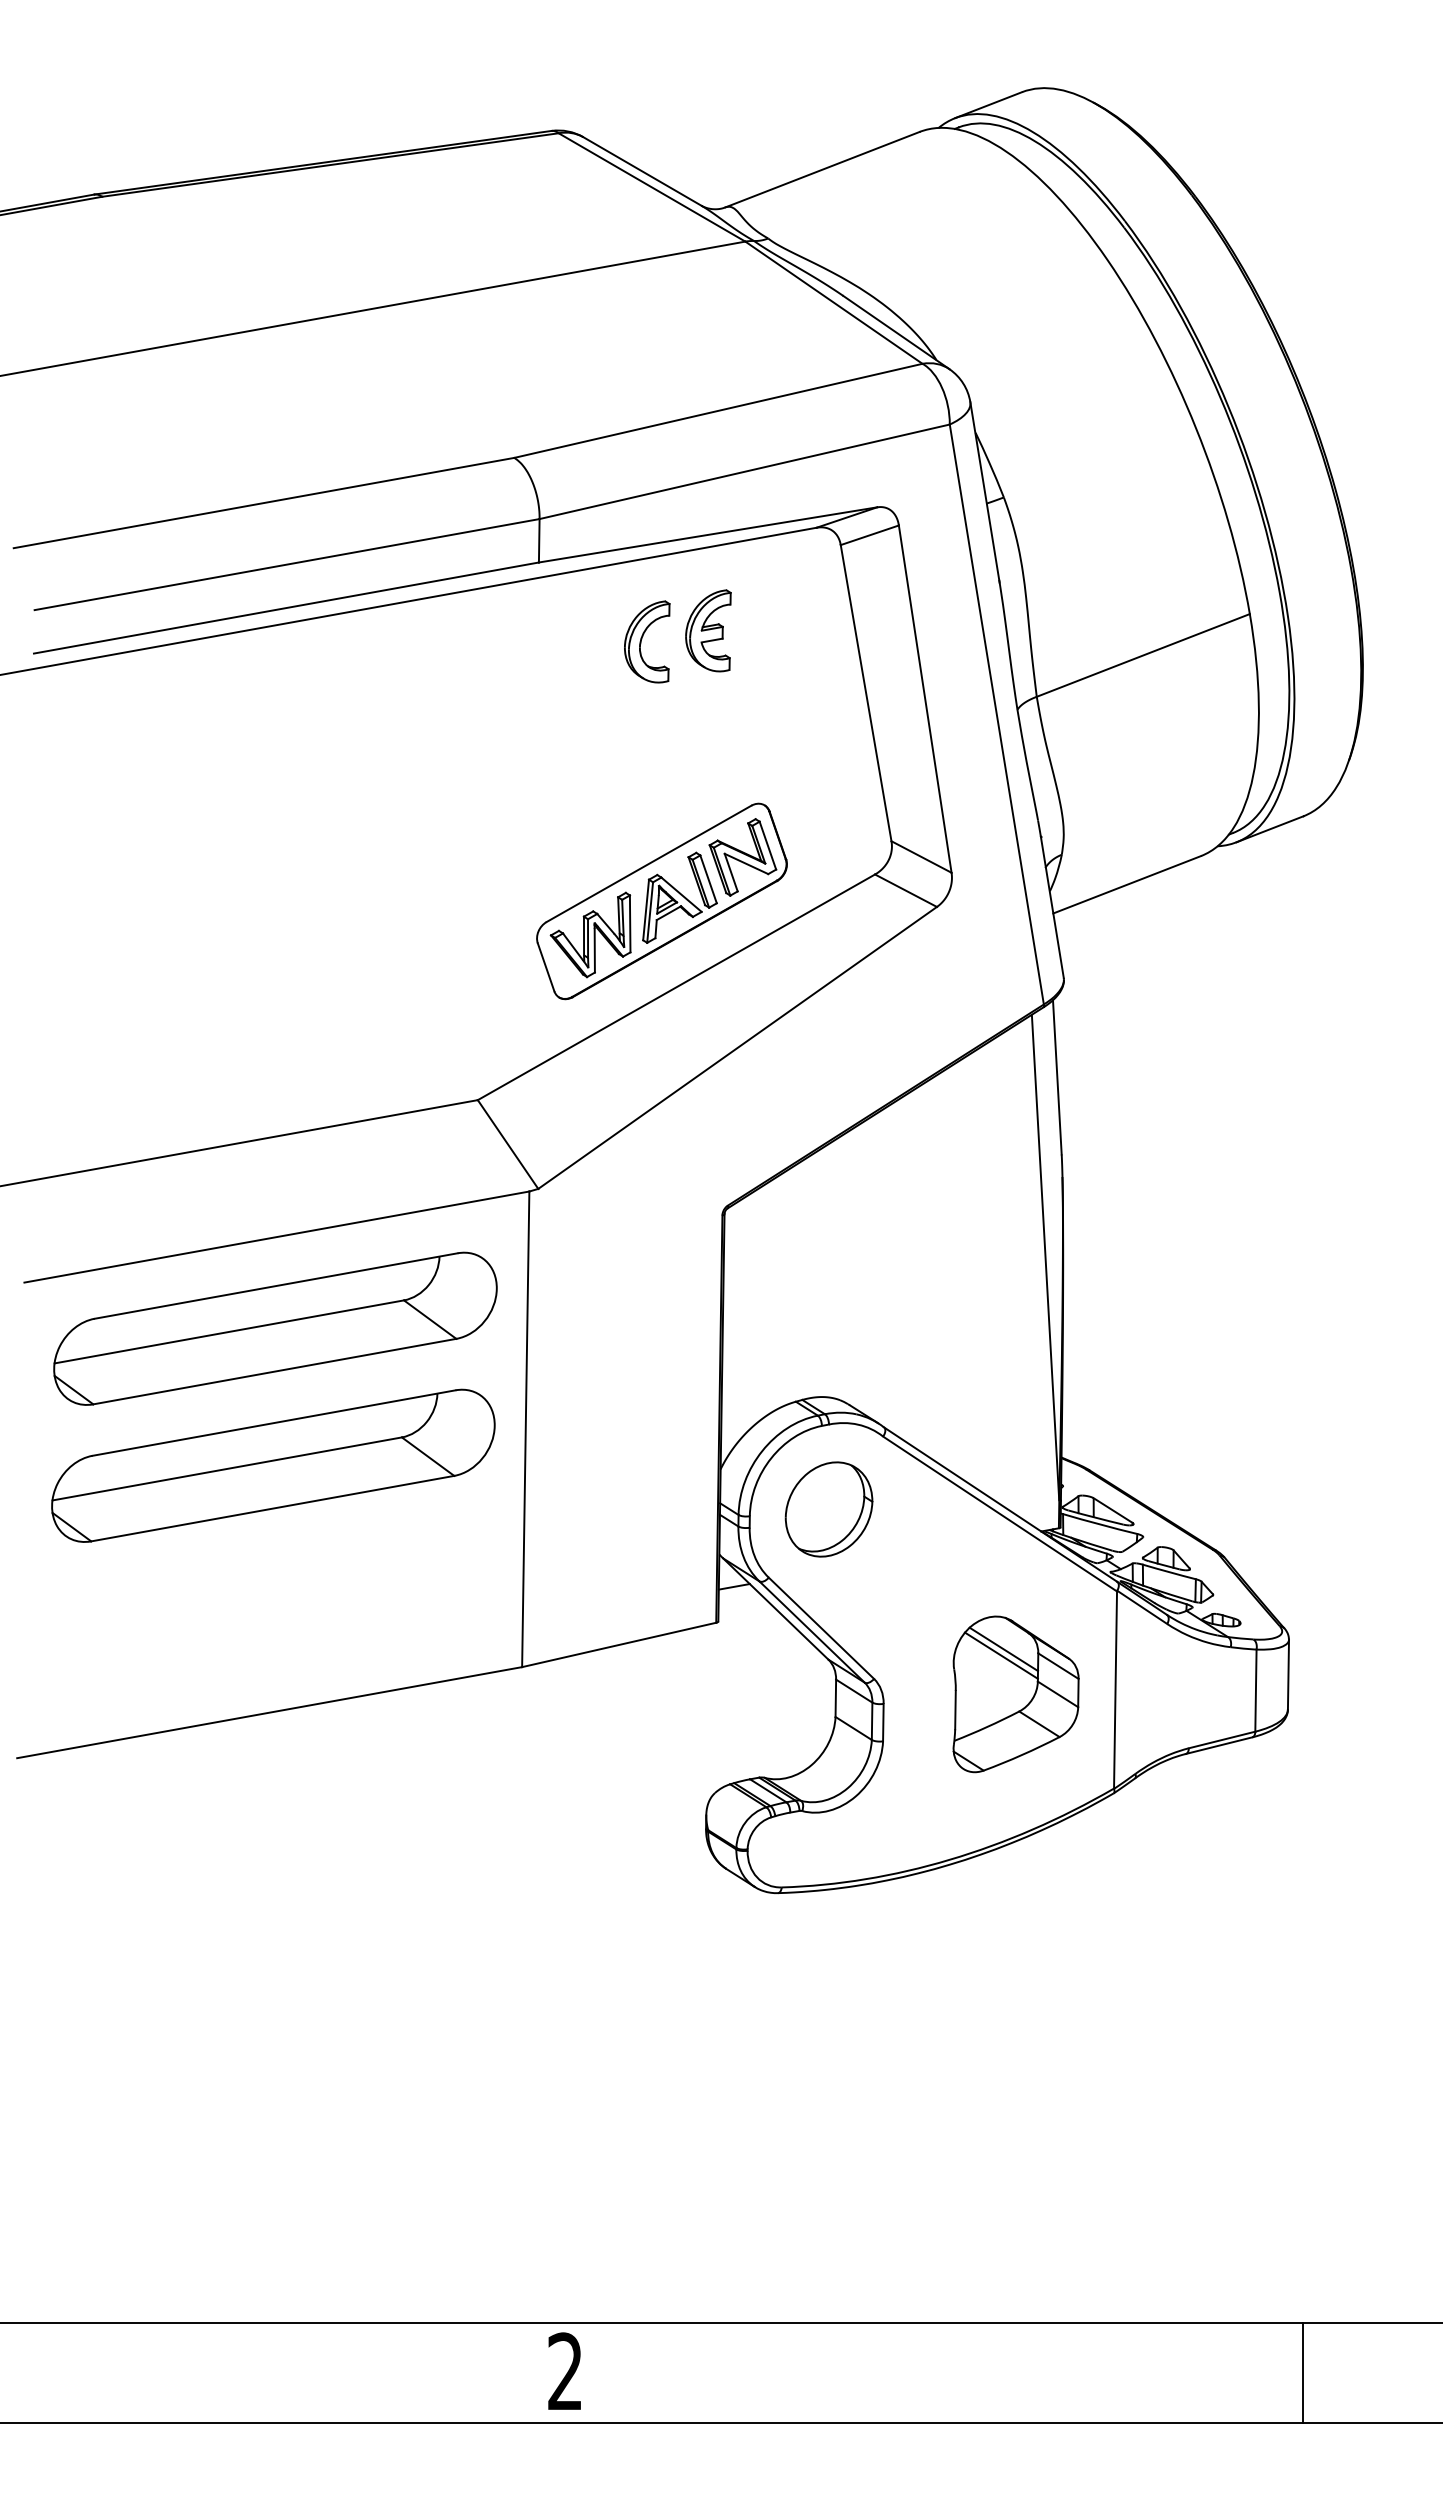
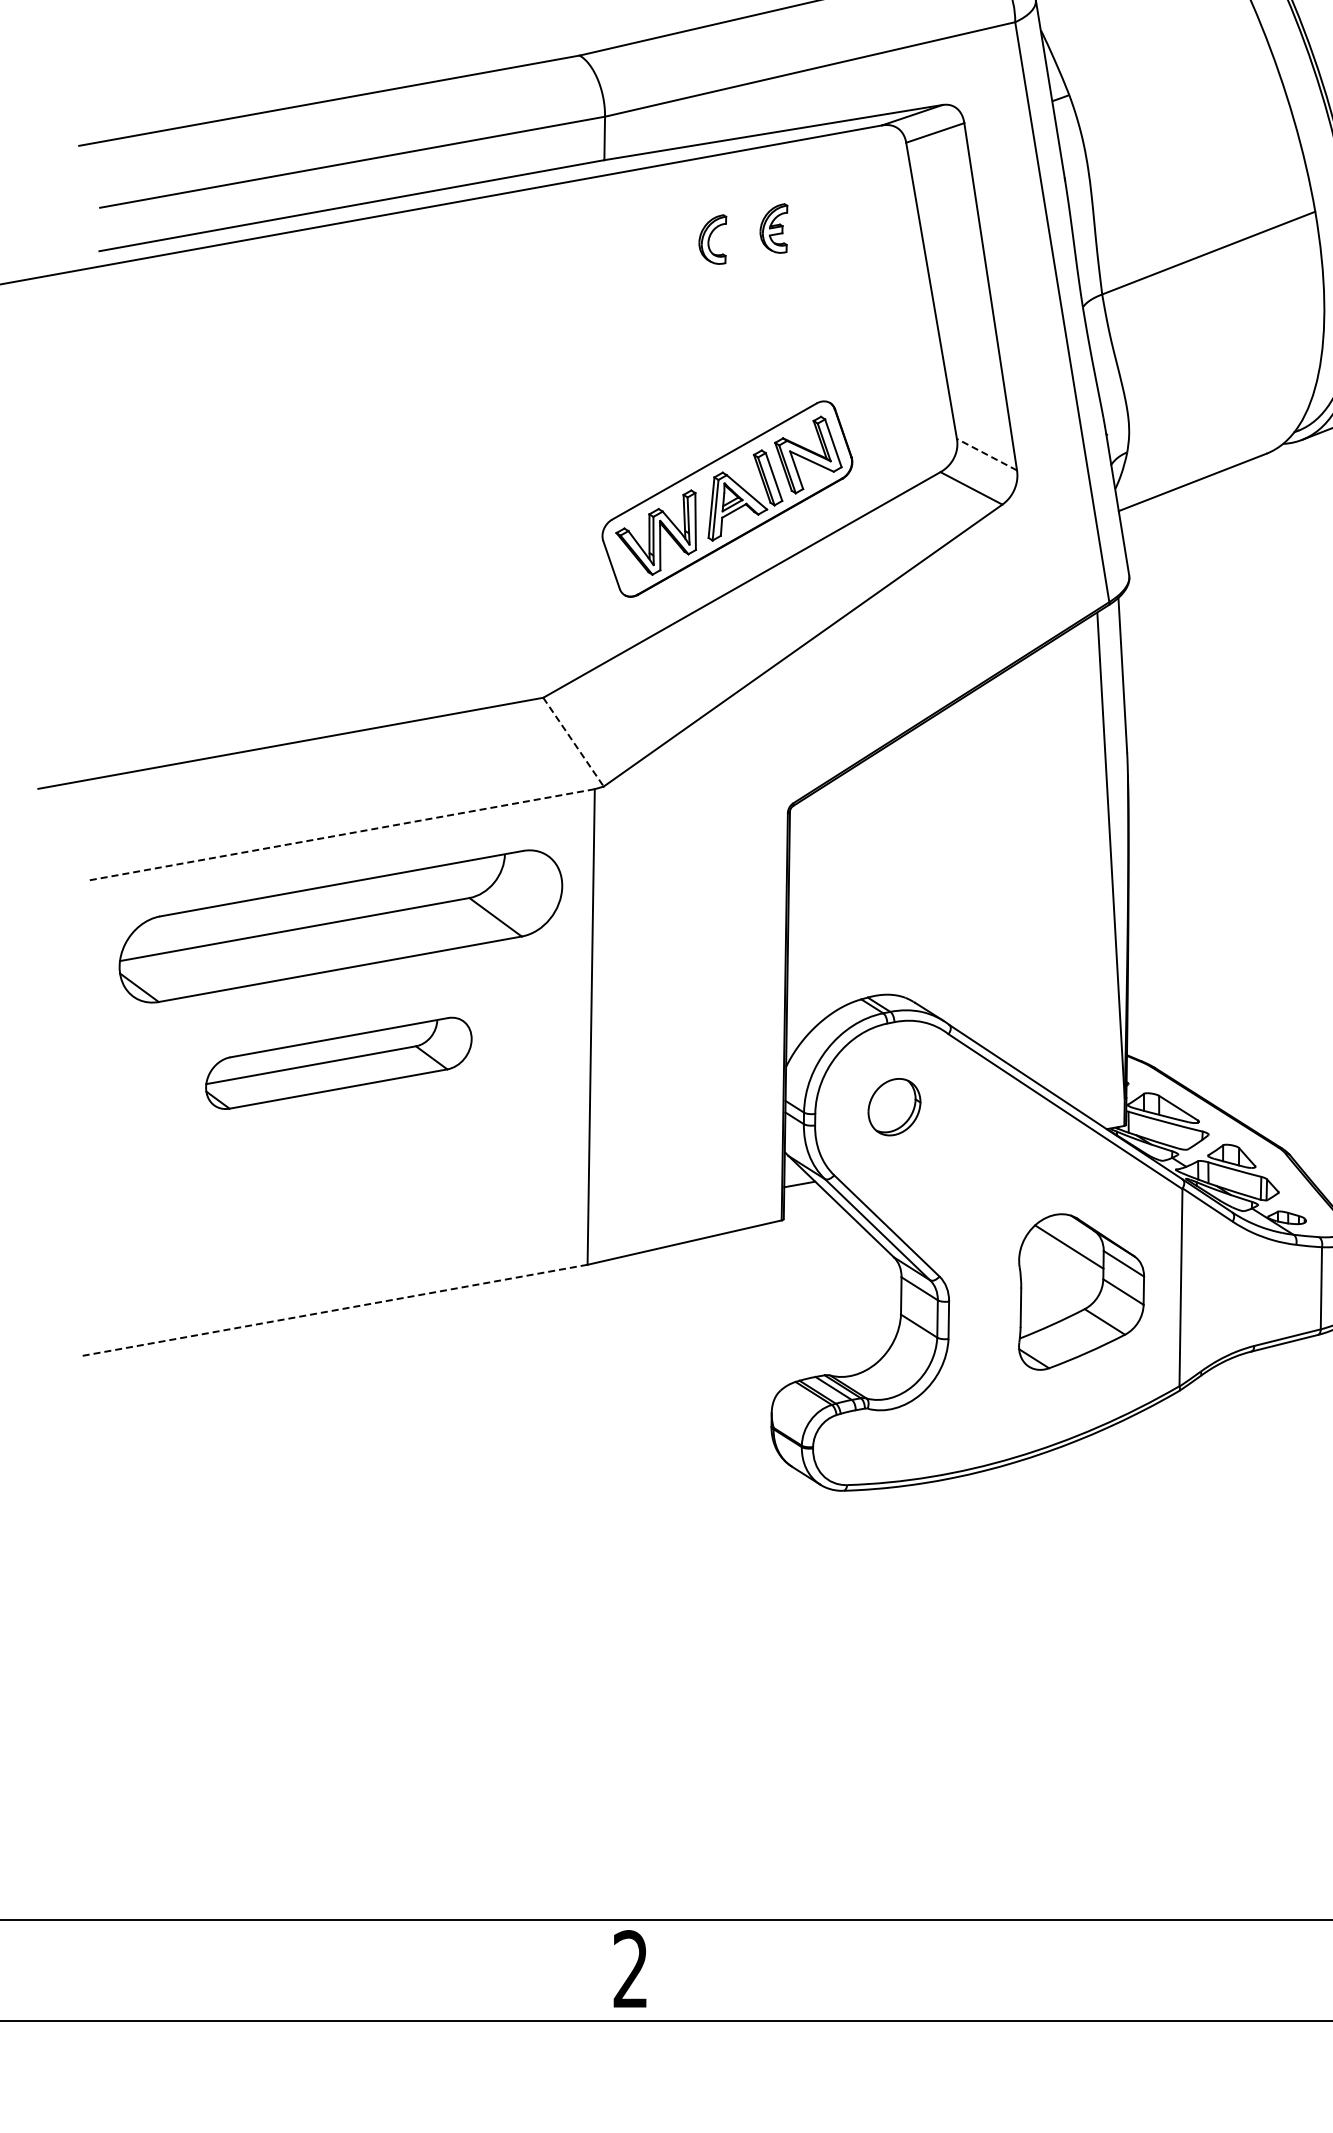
part: (708, 630) -> (773, 228), size x0.6
part: (647, 641) -> (712, 239), size x0.6
line: (921, 857) -> (986, 455), solid -> dashed
line: (508, 1144) -> (573, 742), solid -> dashed
line: (276, 1237) -> (341, 835), solid -> dashed
part: (273, 1465) -> (338, 1063), size x0.6
part: (828, 1509) -> (893, 1107), size x0.6
line: (1001, 1655) -> (1066, 1253), removed
line: (269, 1712) -> (334, 1310), solid -> dashed

